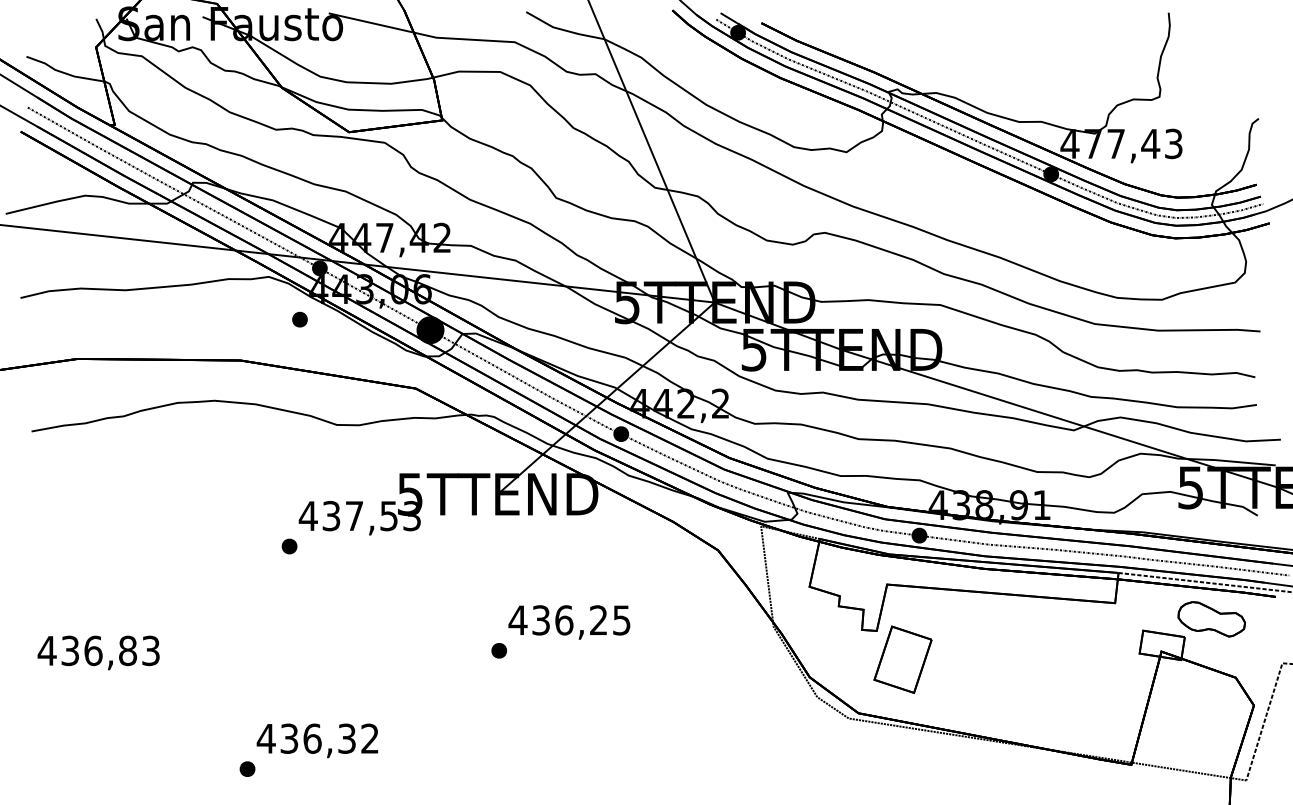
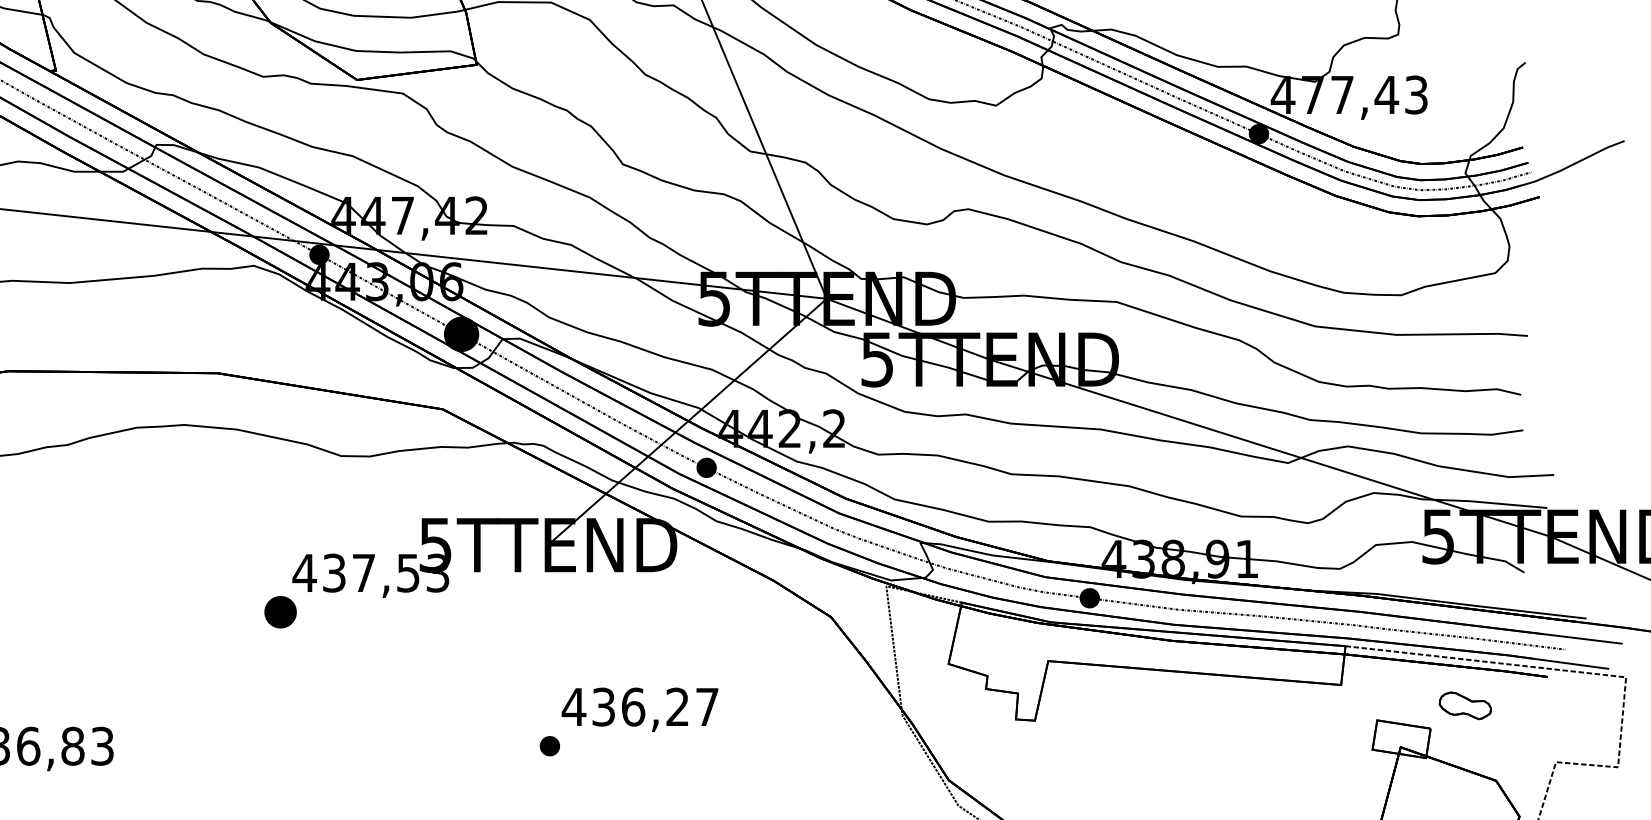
part: (299, 319) -> (293, 320), removed
part: (289, 546) -> (280, 612), size x1.6
part: (1211, 619) -> (1464, 705), size x0.6
text: (621, 620) -> (706, 707), 436,25 -> 436,27
part: (902, 659) -> (1067, 757), removed

